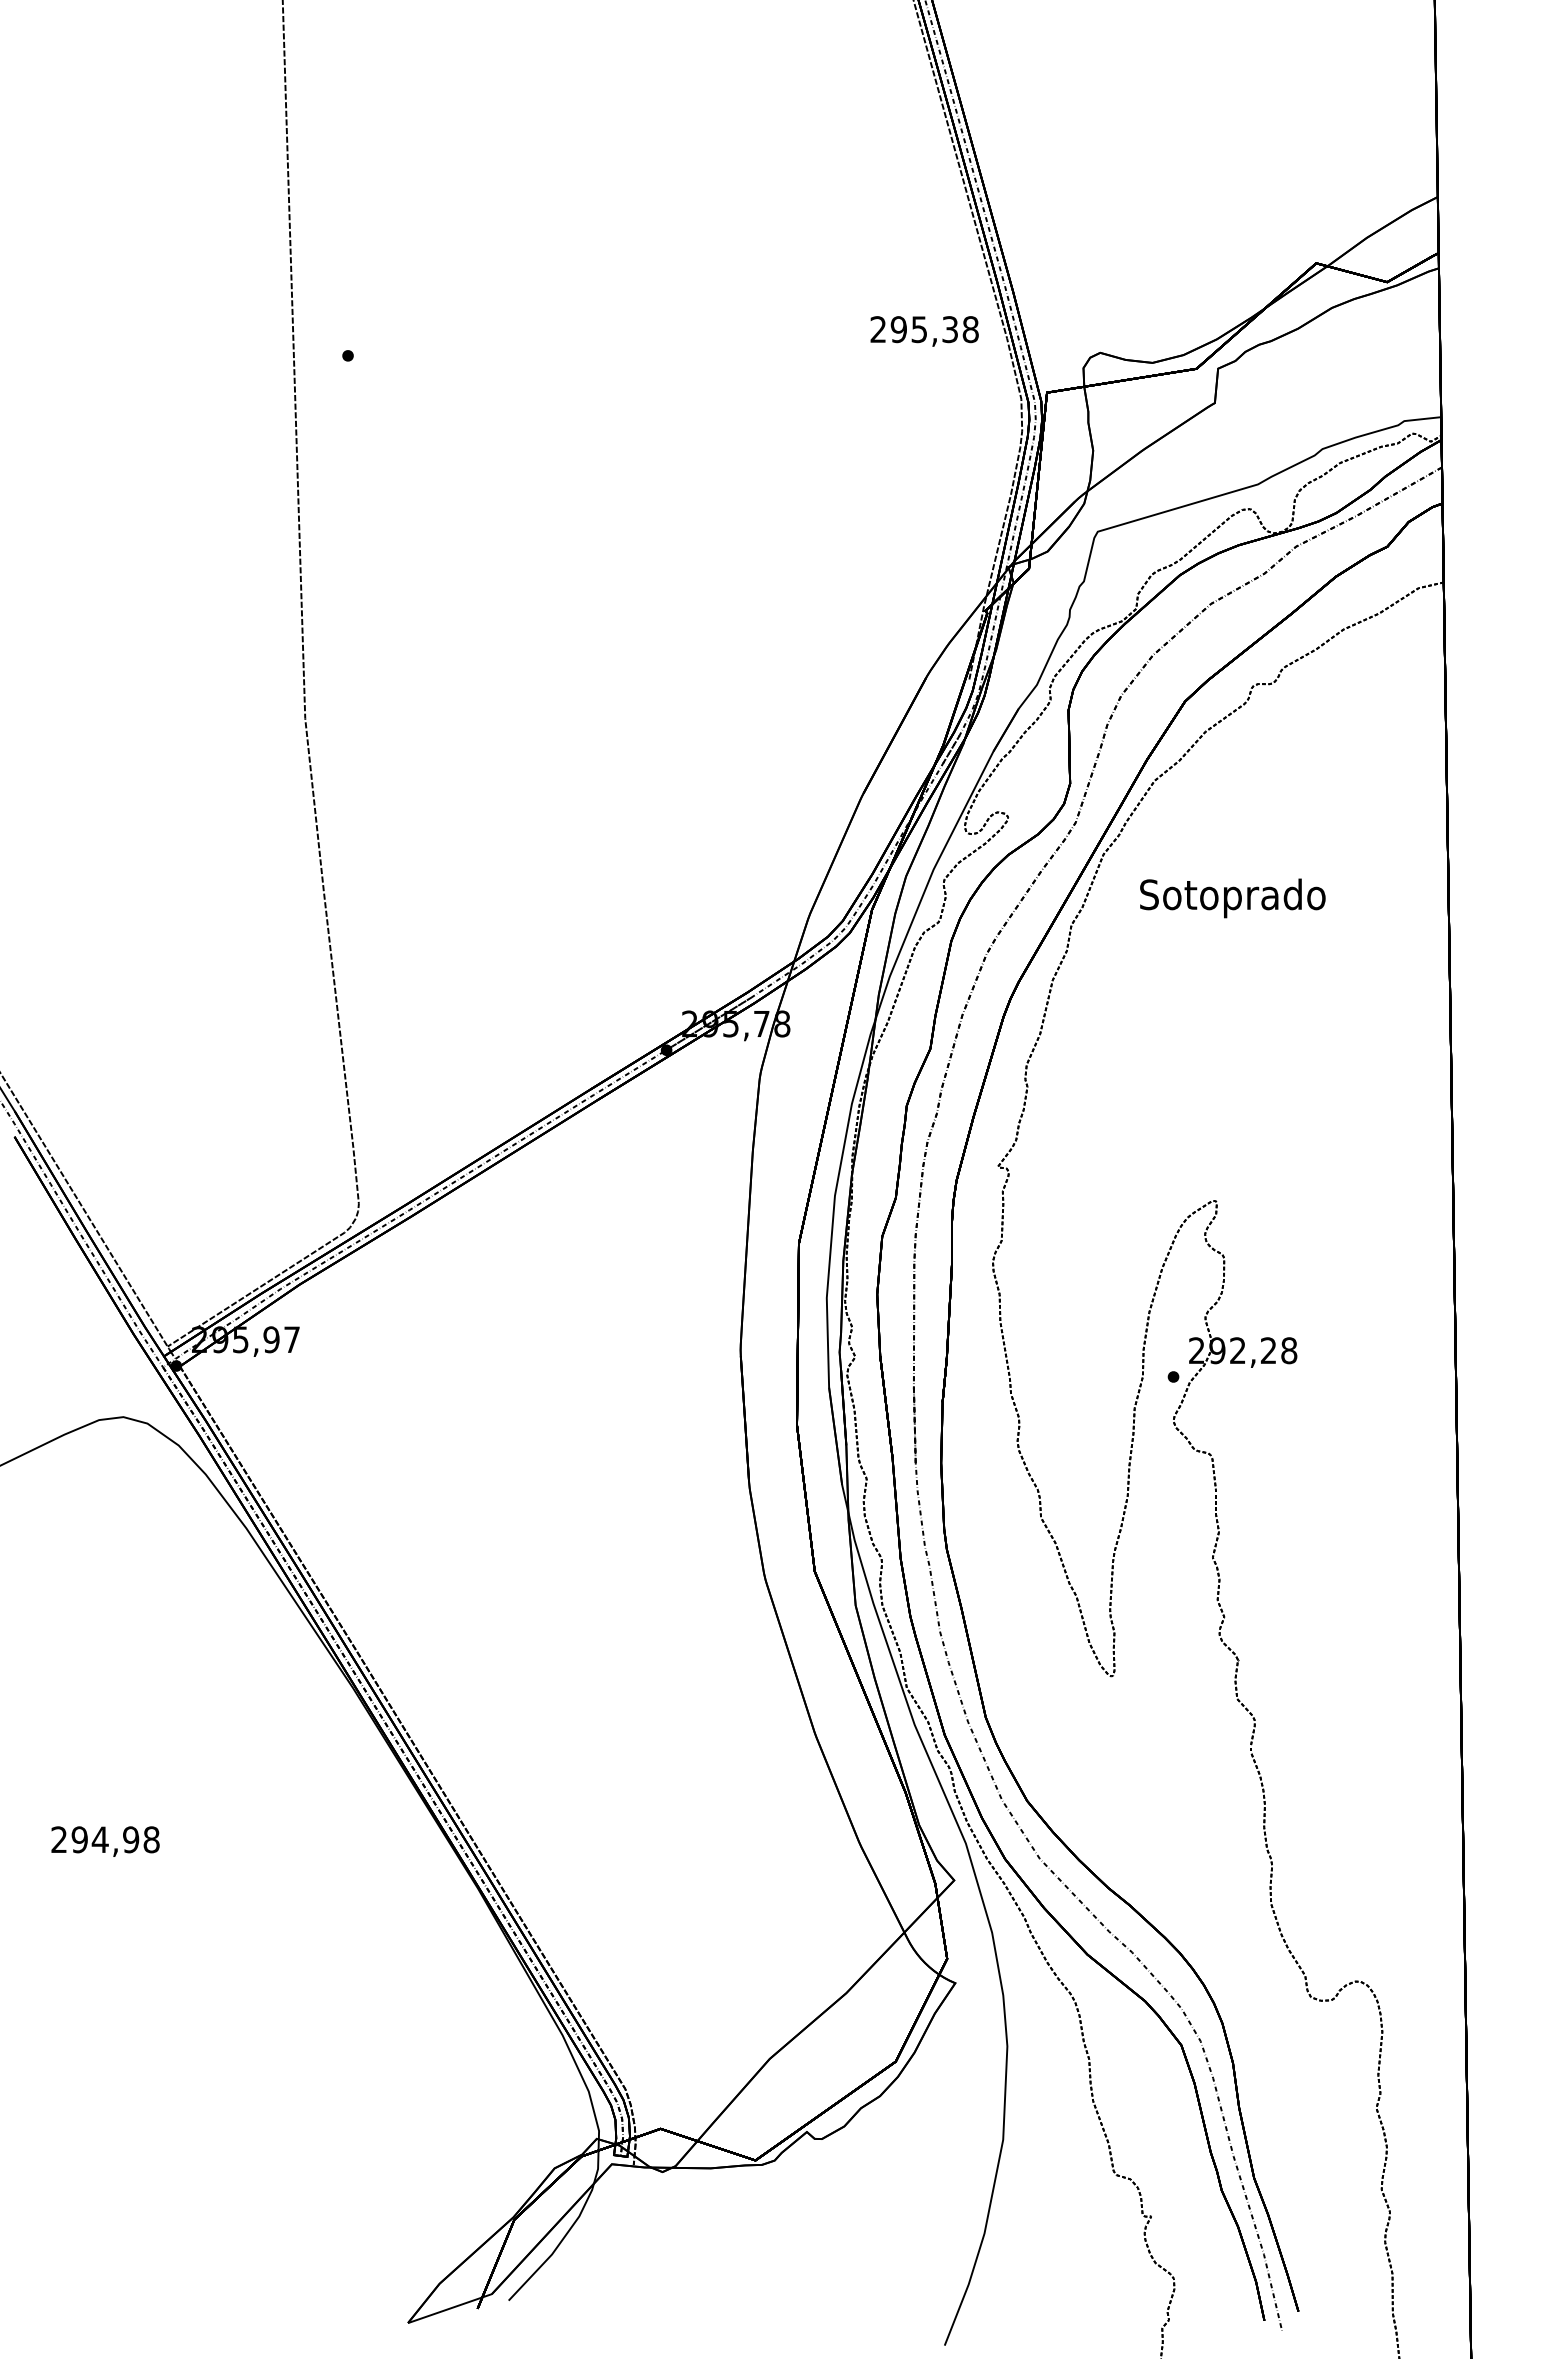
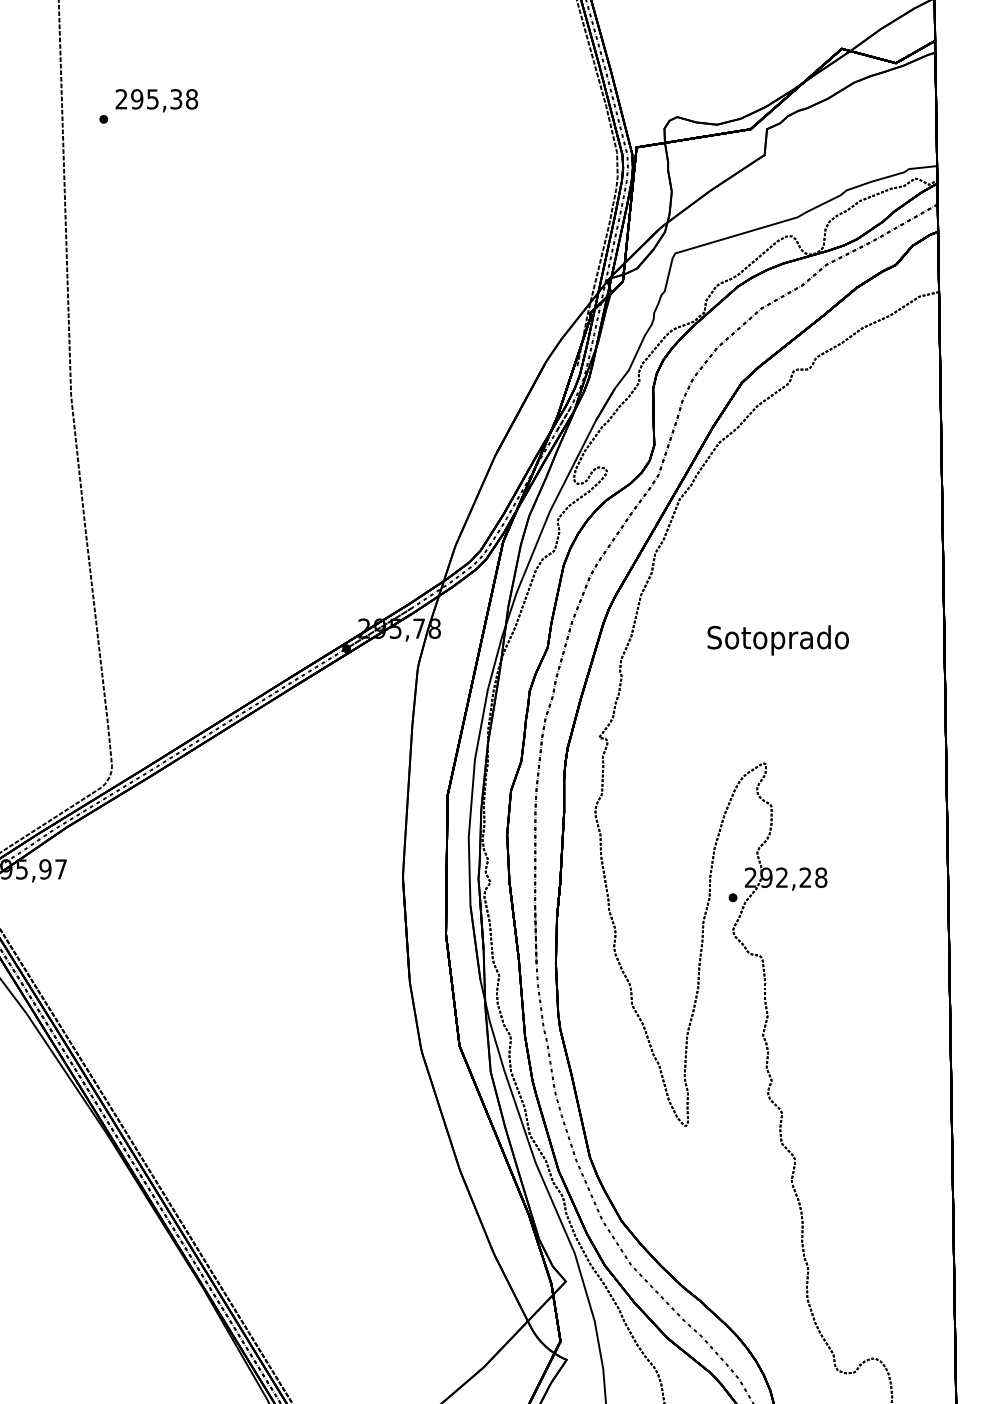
text: (924, 331) -> (156, 100), moved
text: (1232, 898) -> (778, 640), moved

